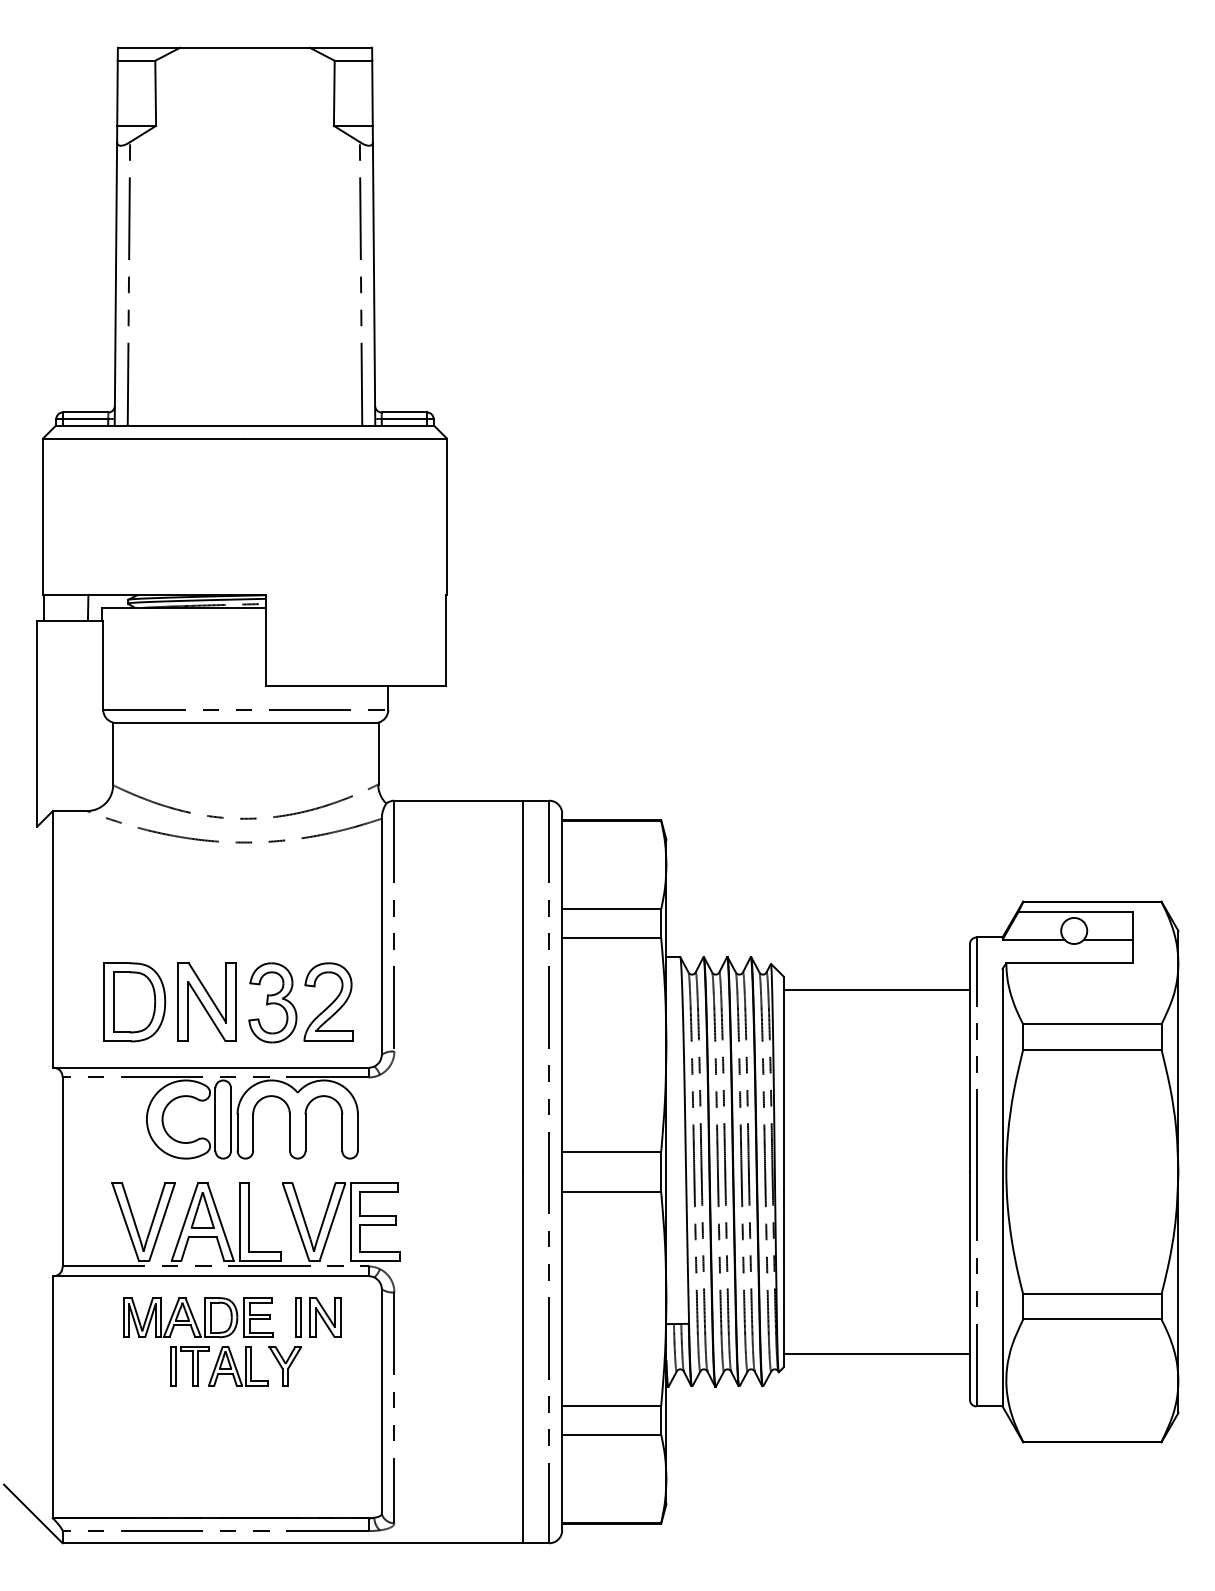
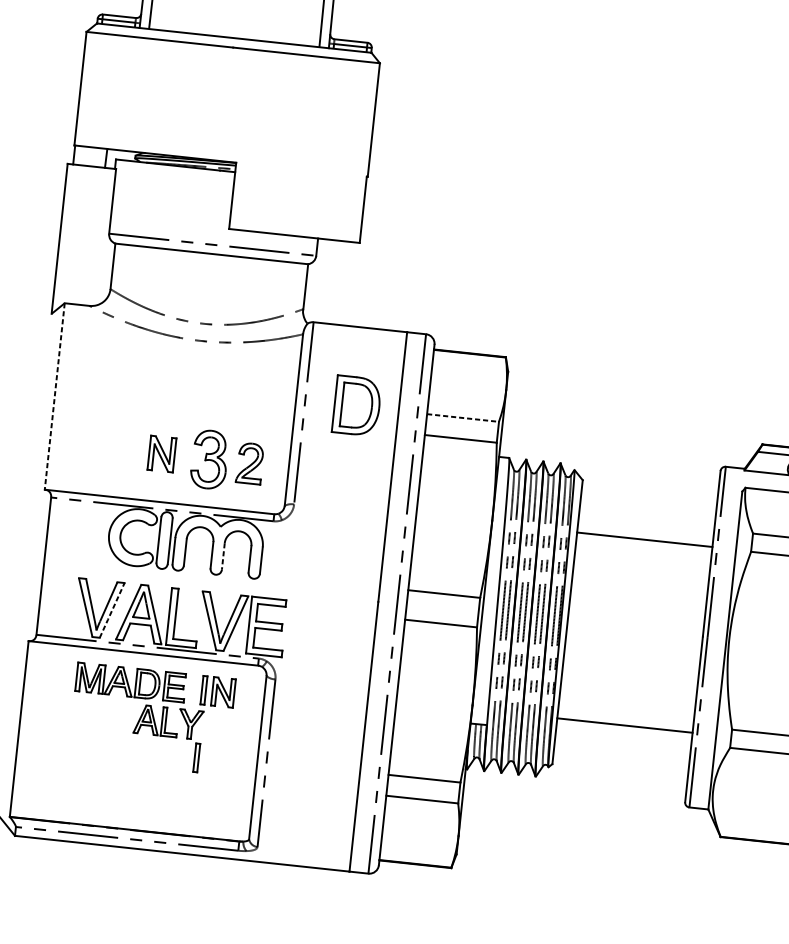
line: (612, 909) -> (463, 418), solid -> dashed
line: (52, 939) -> (54, 396), solid -> dashed
line: (876, 989) -> (644, 539), moved
part: (206, 1001) -> (161, 453), size x0.6
part: (328, 1001) -> (250, 462), size x0.7
part: (134, 1002) -> (356, 406), moved
line: (305, 1133) -> (223, 557), solid -> dashed
line: (162, 1222) -> (112, 610), solid -> dashed
line: (876, 1354) -> (624, 725), moved
part: (189, 1366) -> (120, 717), removed
part: (298, 1410) -> (196, 757), added

